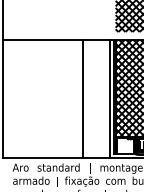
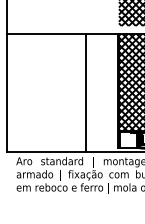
line: (110, 98) -> (113, 92), removed

